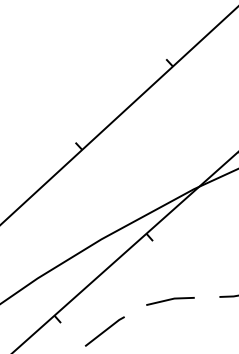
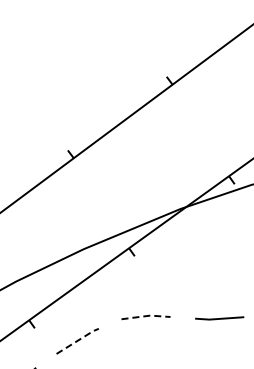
line: (171, 299) -> (147, 316), solid -> dashed
line: (105, 330) -> (78, 340), solid -> dashed

